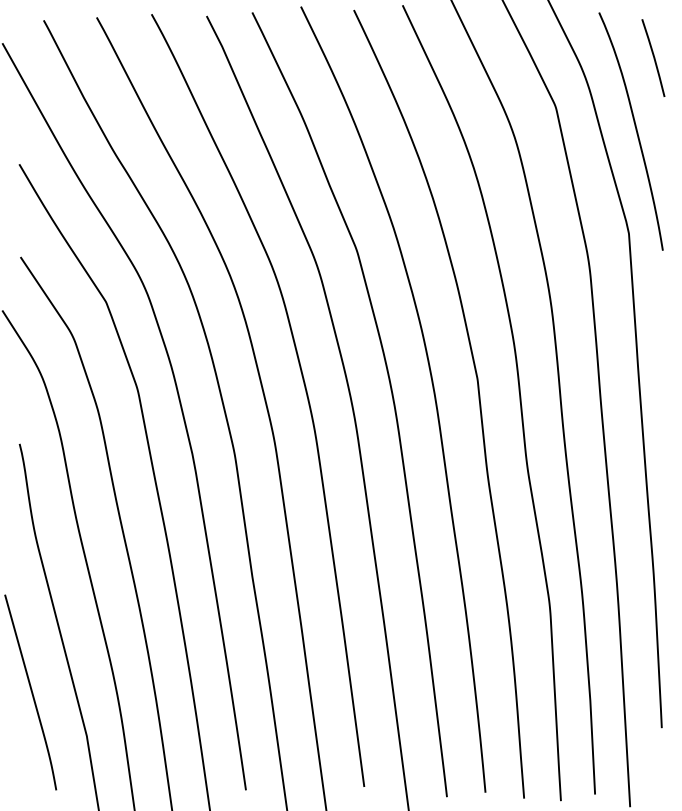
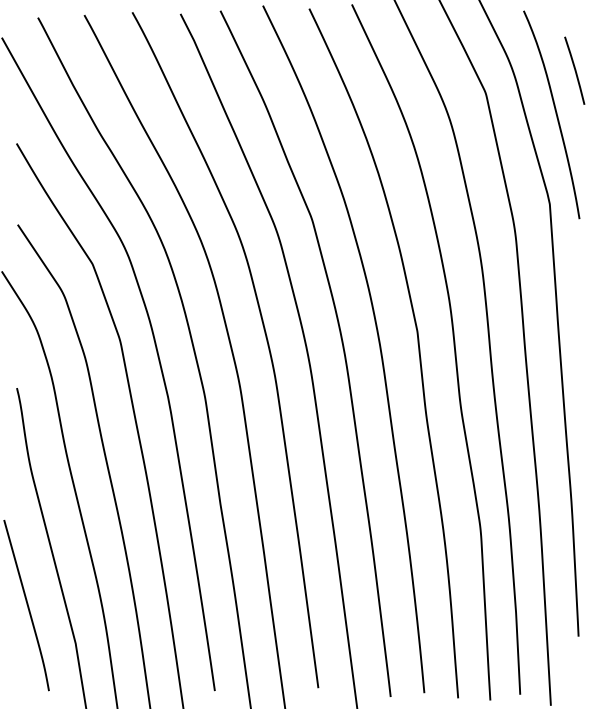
line: (653, 57) -> (574, 70), moved

